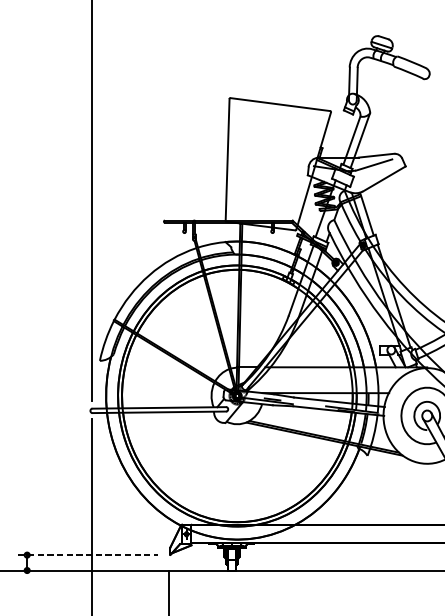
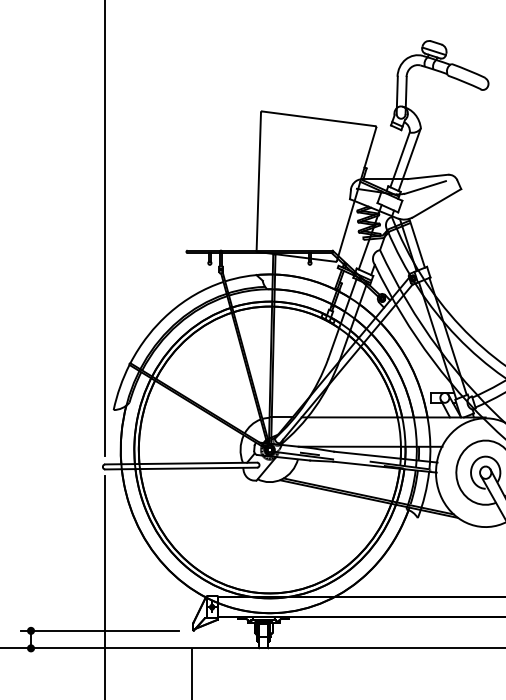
line: (88, 554) -> (100, 630), dashed -> solid

